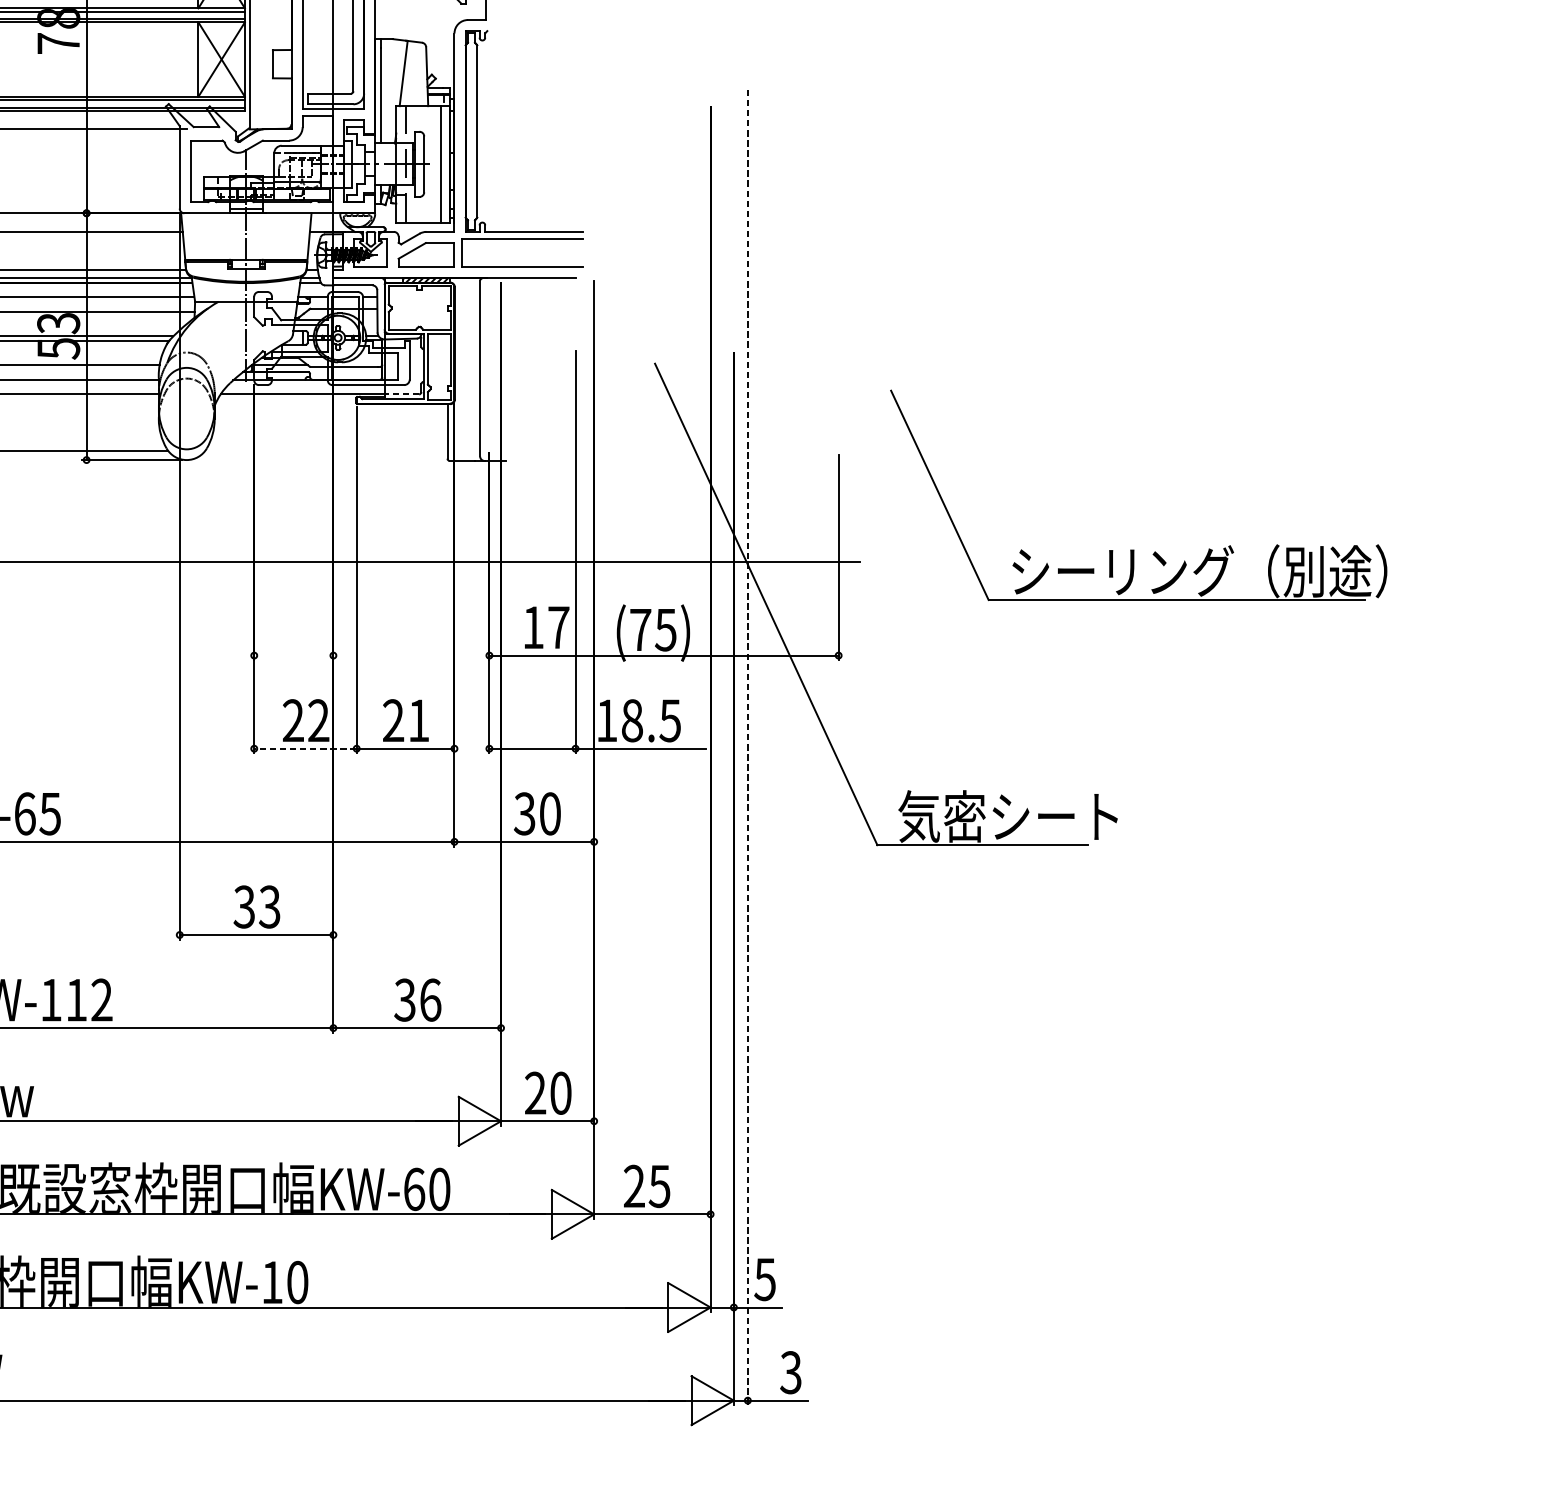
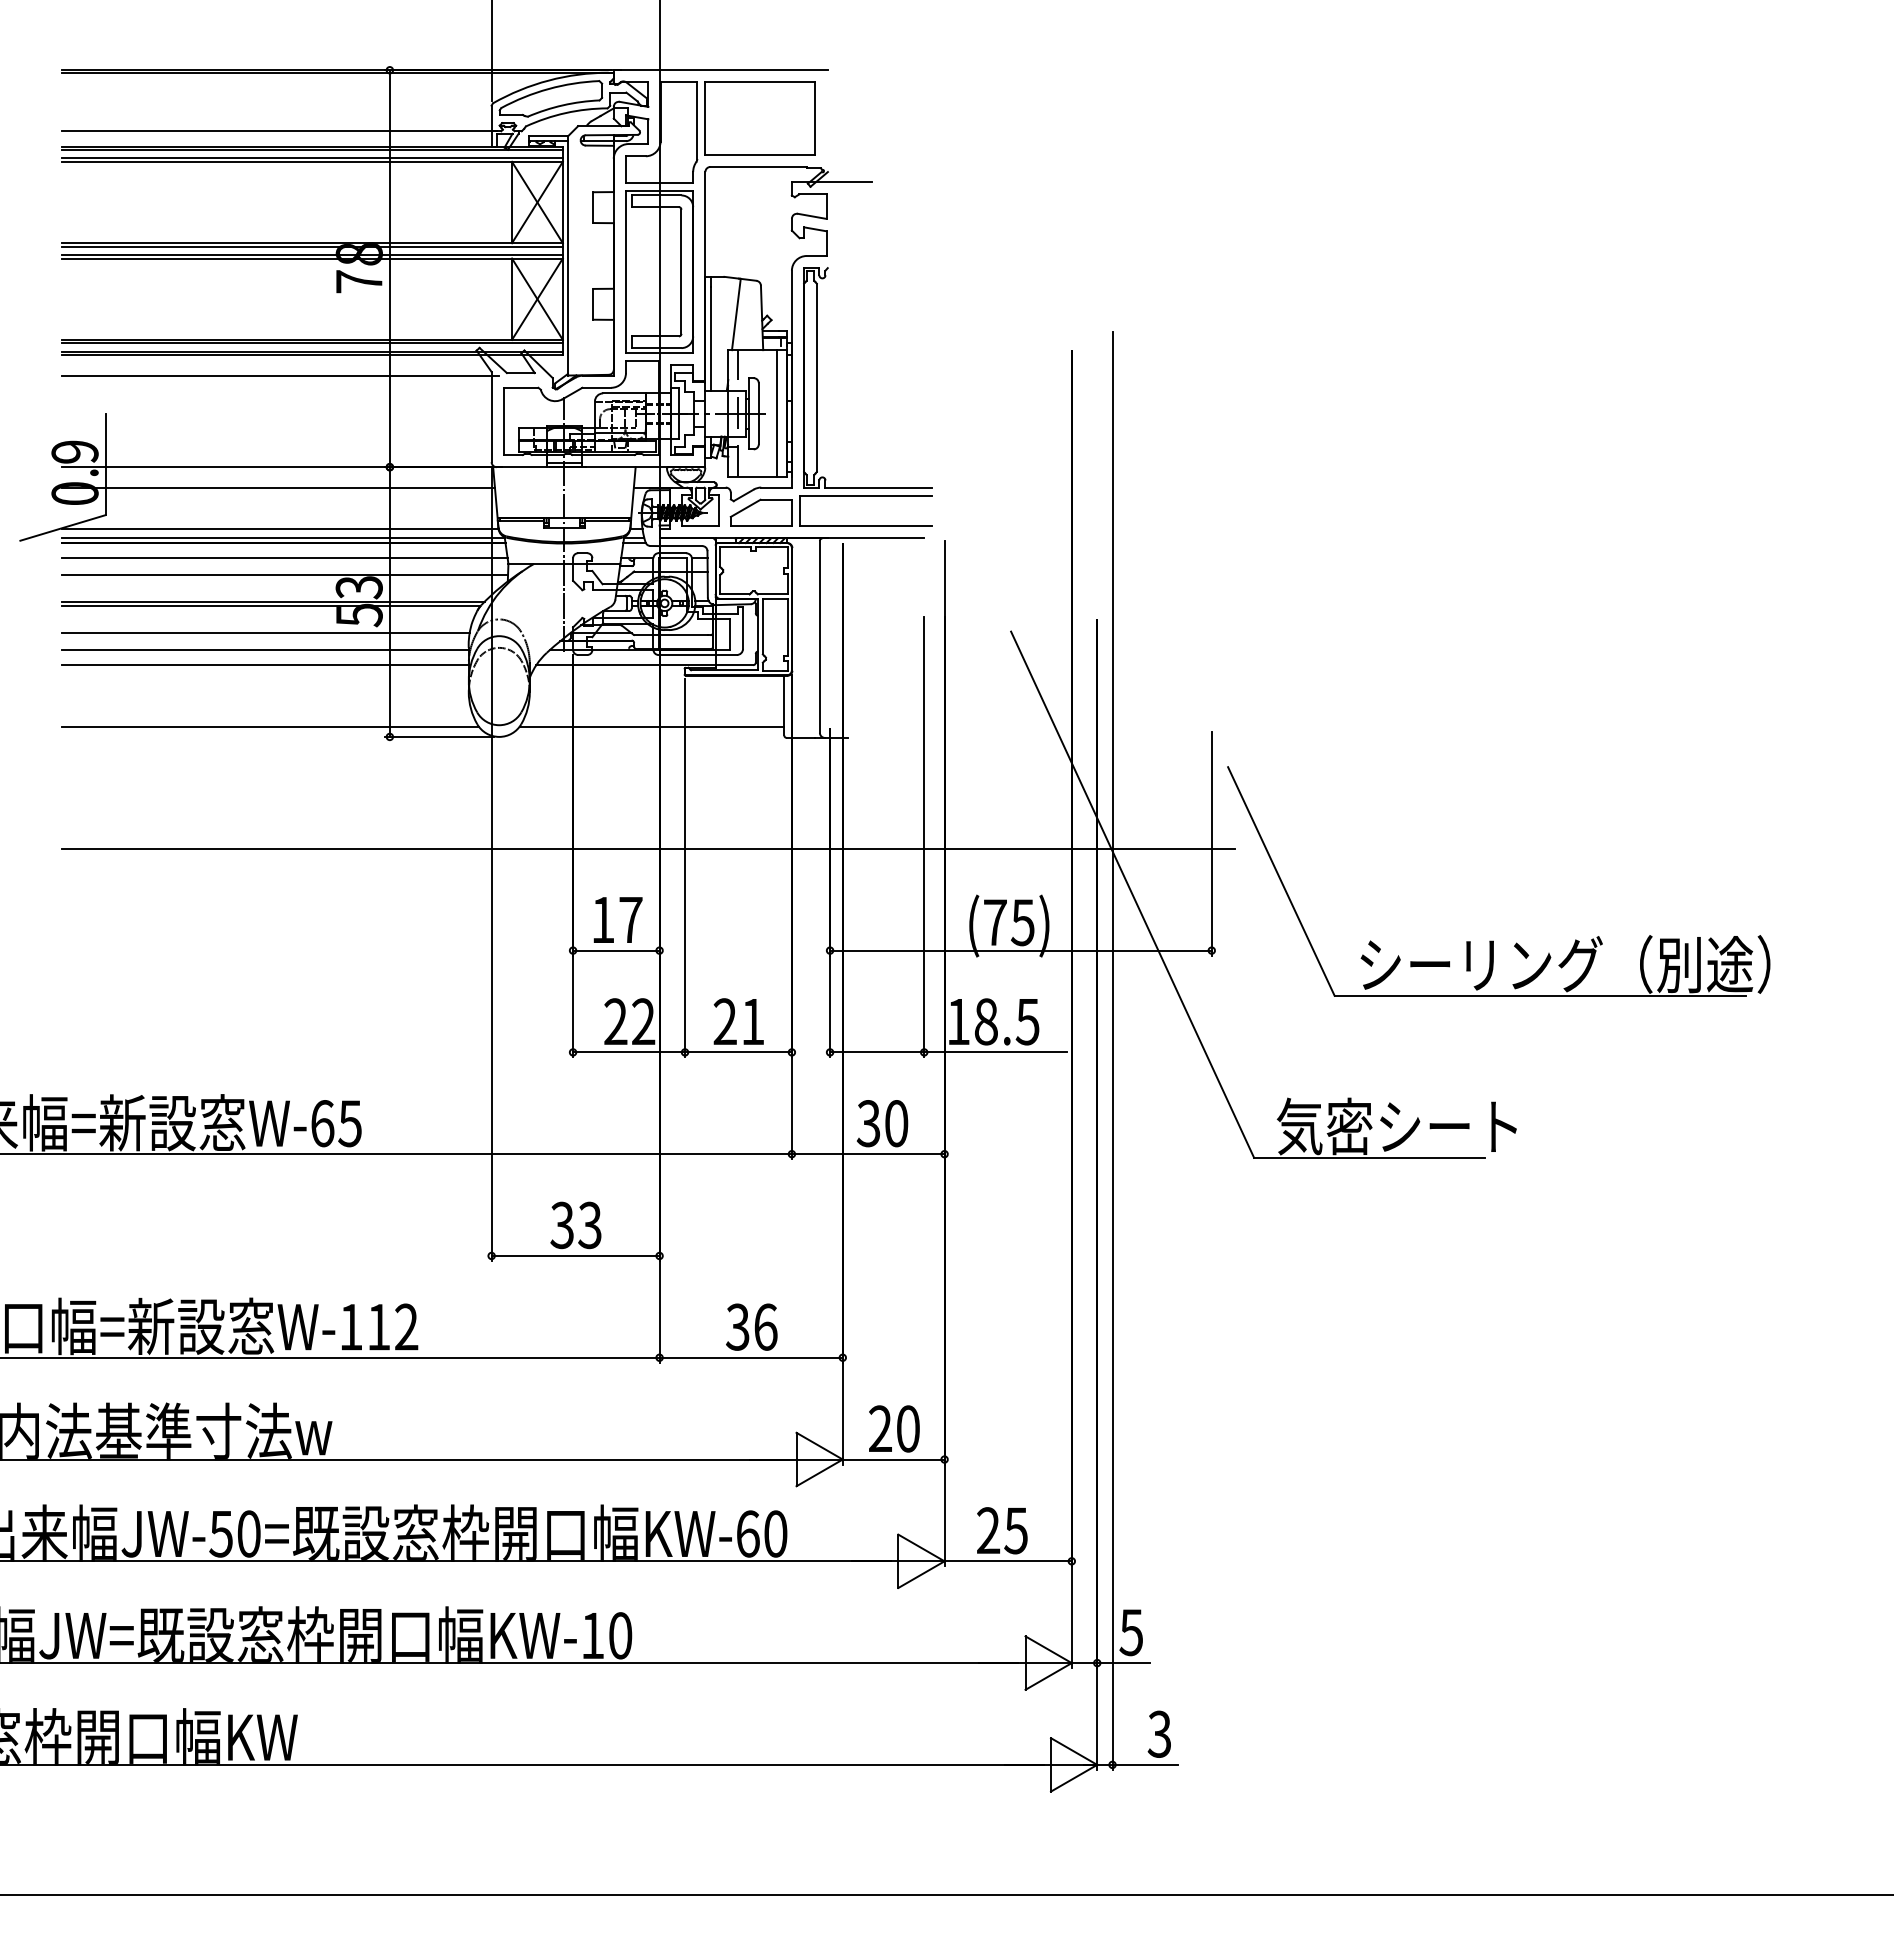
line: (401, 394) -> (734, 665), dashed -> solid
line: (326, 450) -> (651, 726), added
part: (1133, 549) -> (1493, 940), moved
text: (546, 627) -> (617, 919), moved
line: (293, 655) -> (616, 950), added
line: (747, 747) -> (1112, 1051), dashed -> solid
line: (305, 748) -> (629, 1052), dashed -> solid

